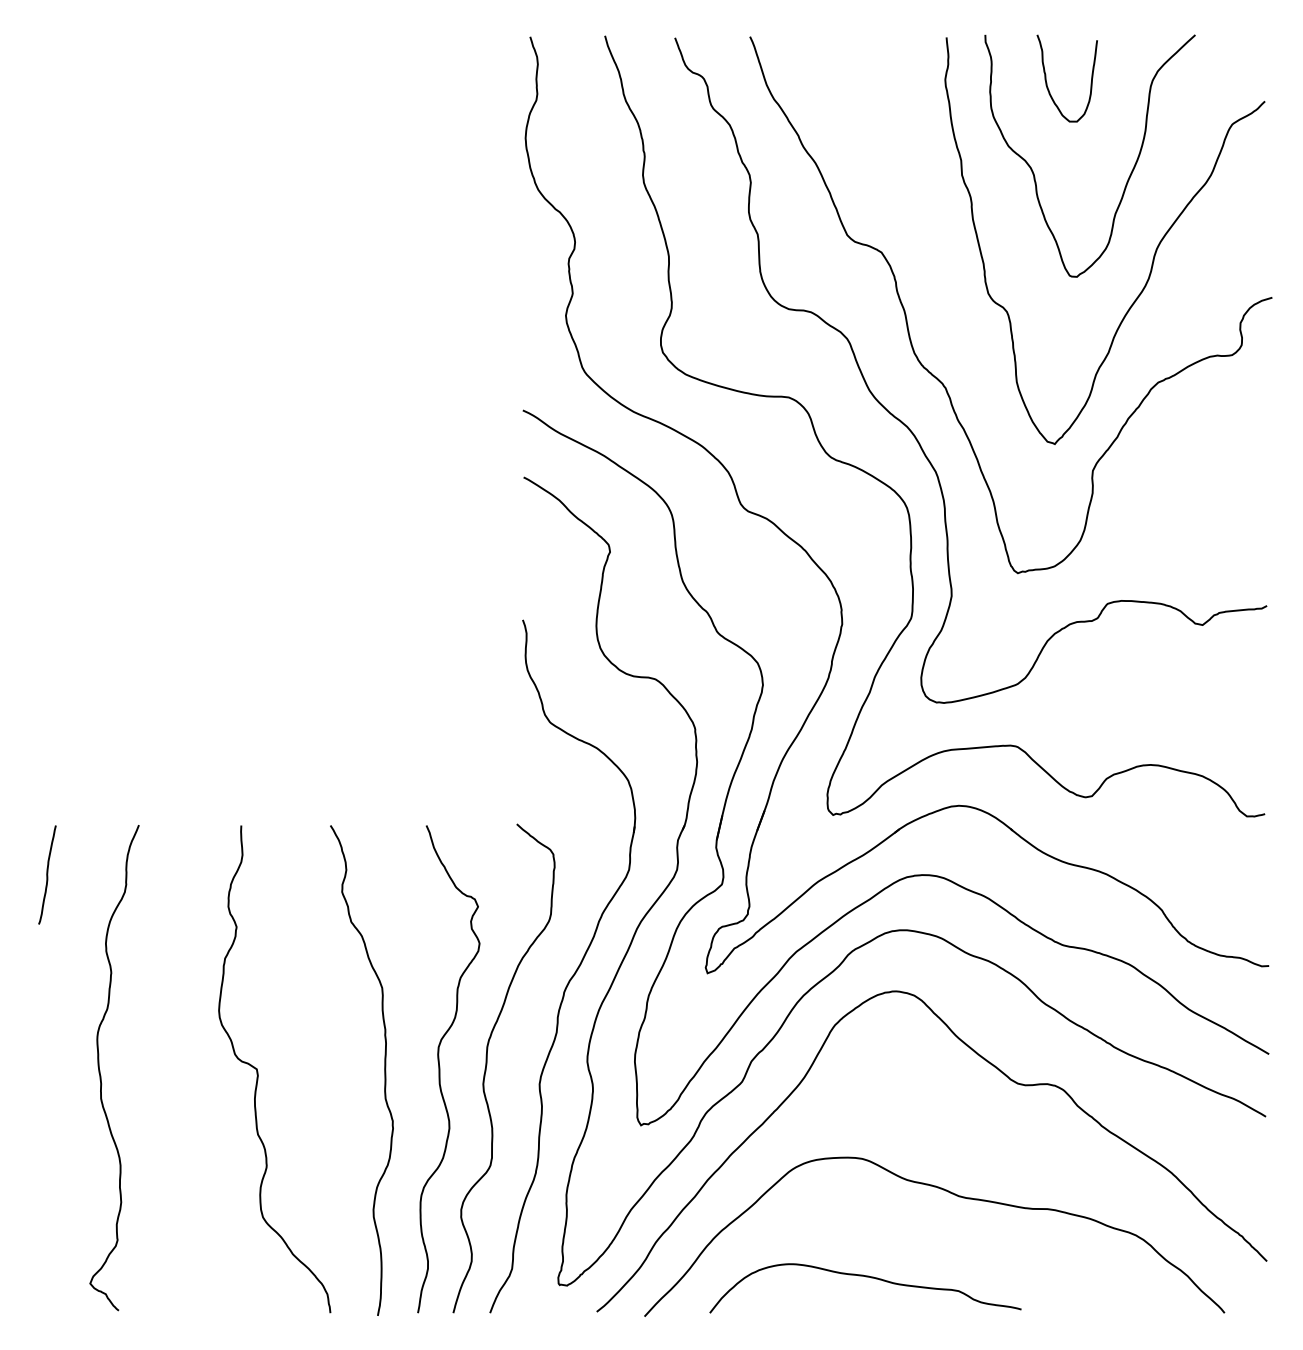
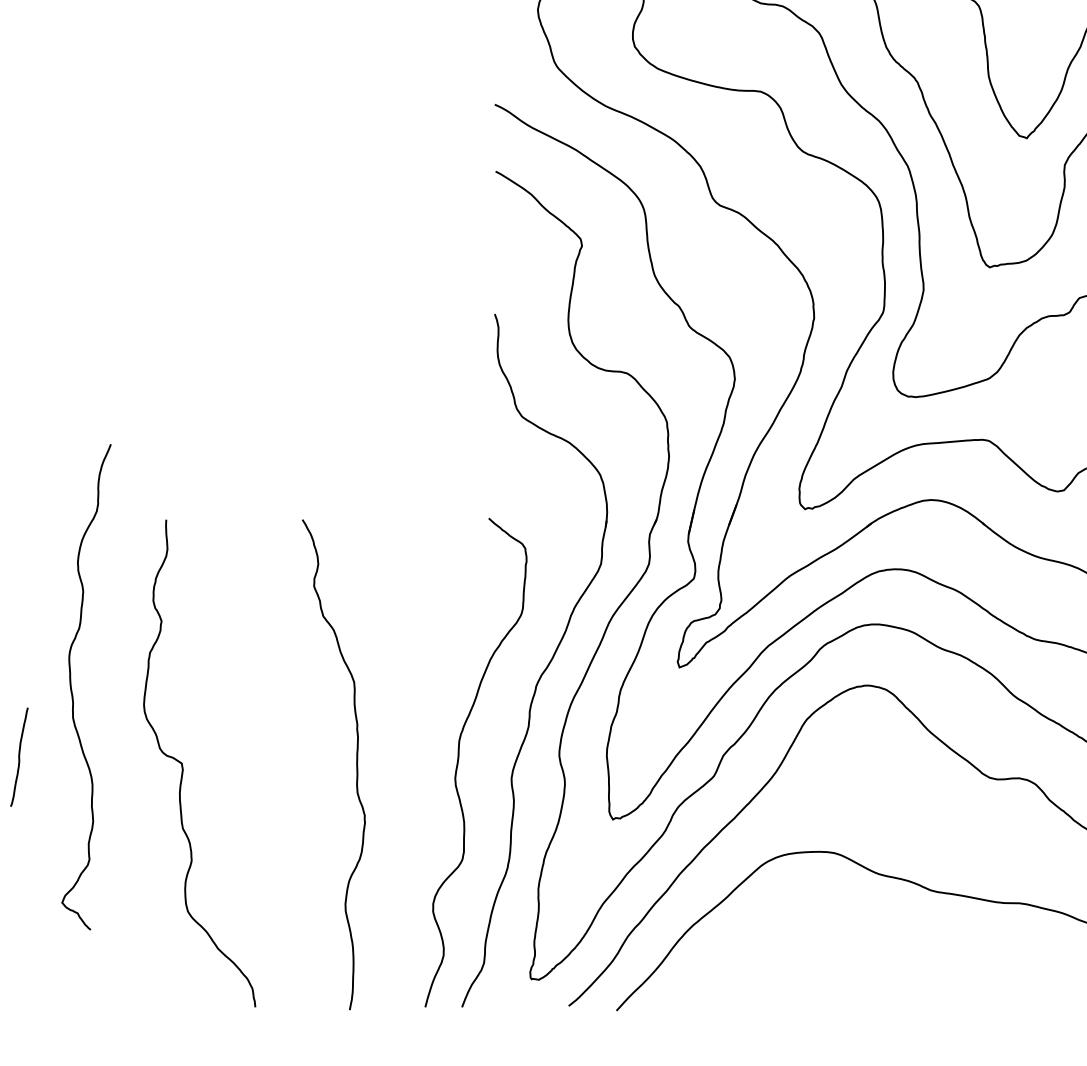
curve: (47, 874) -> (19, 756), moved
curve: (440, 1069) -> (412, 763), removed
curve: (100, 1070) -> (72, 689), moved
curve: (258, 1071) -> (183, 765), moved
curve: (865, 1277) -> (837, 971), removed

